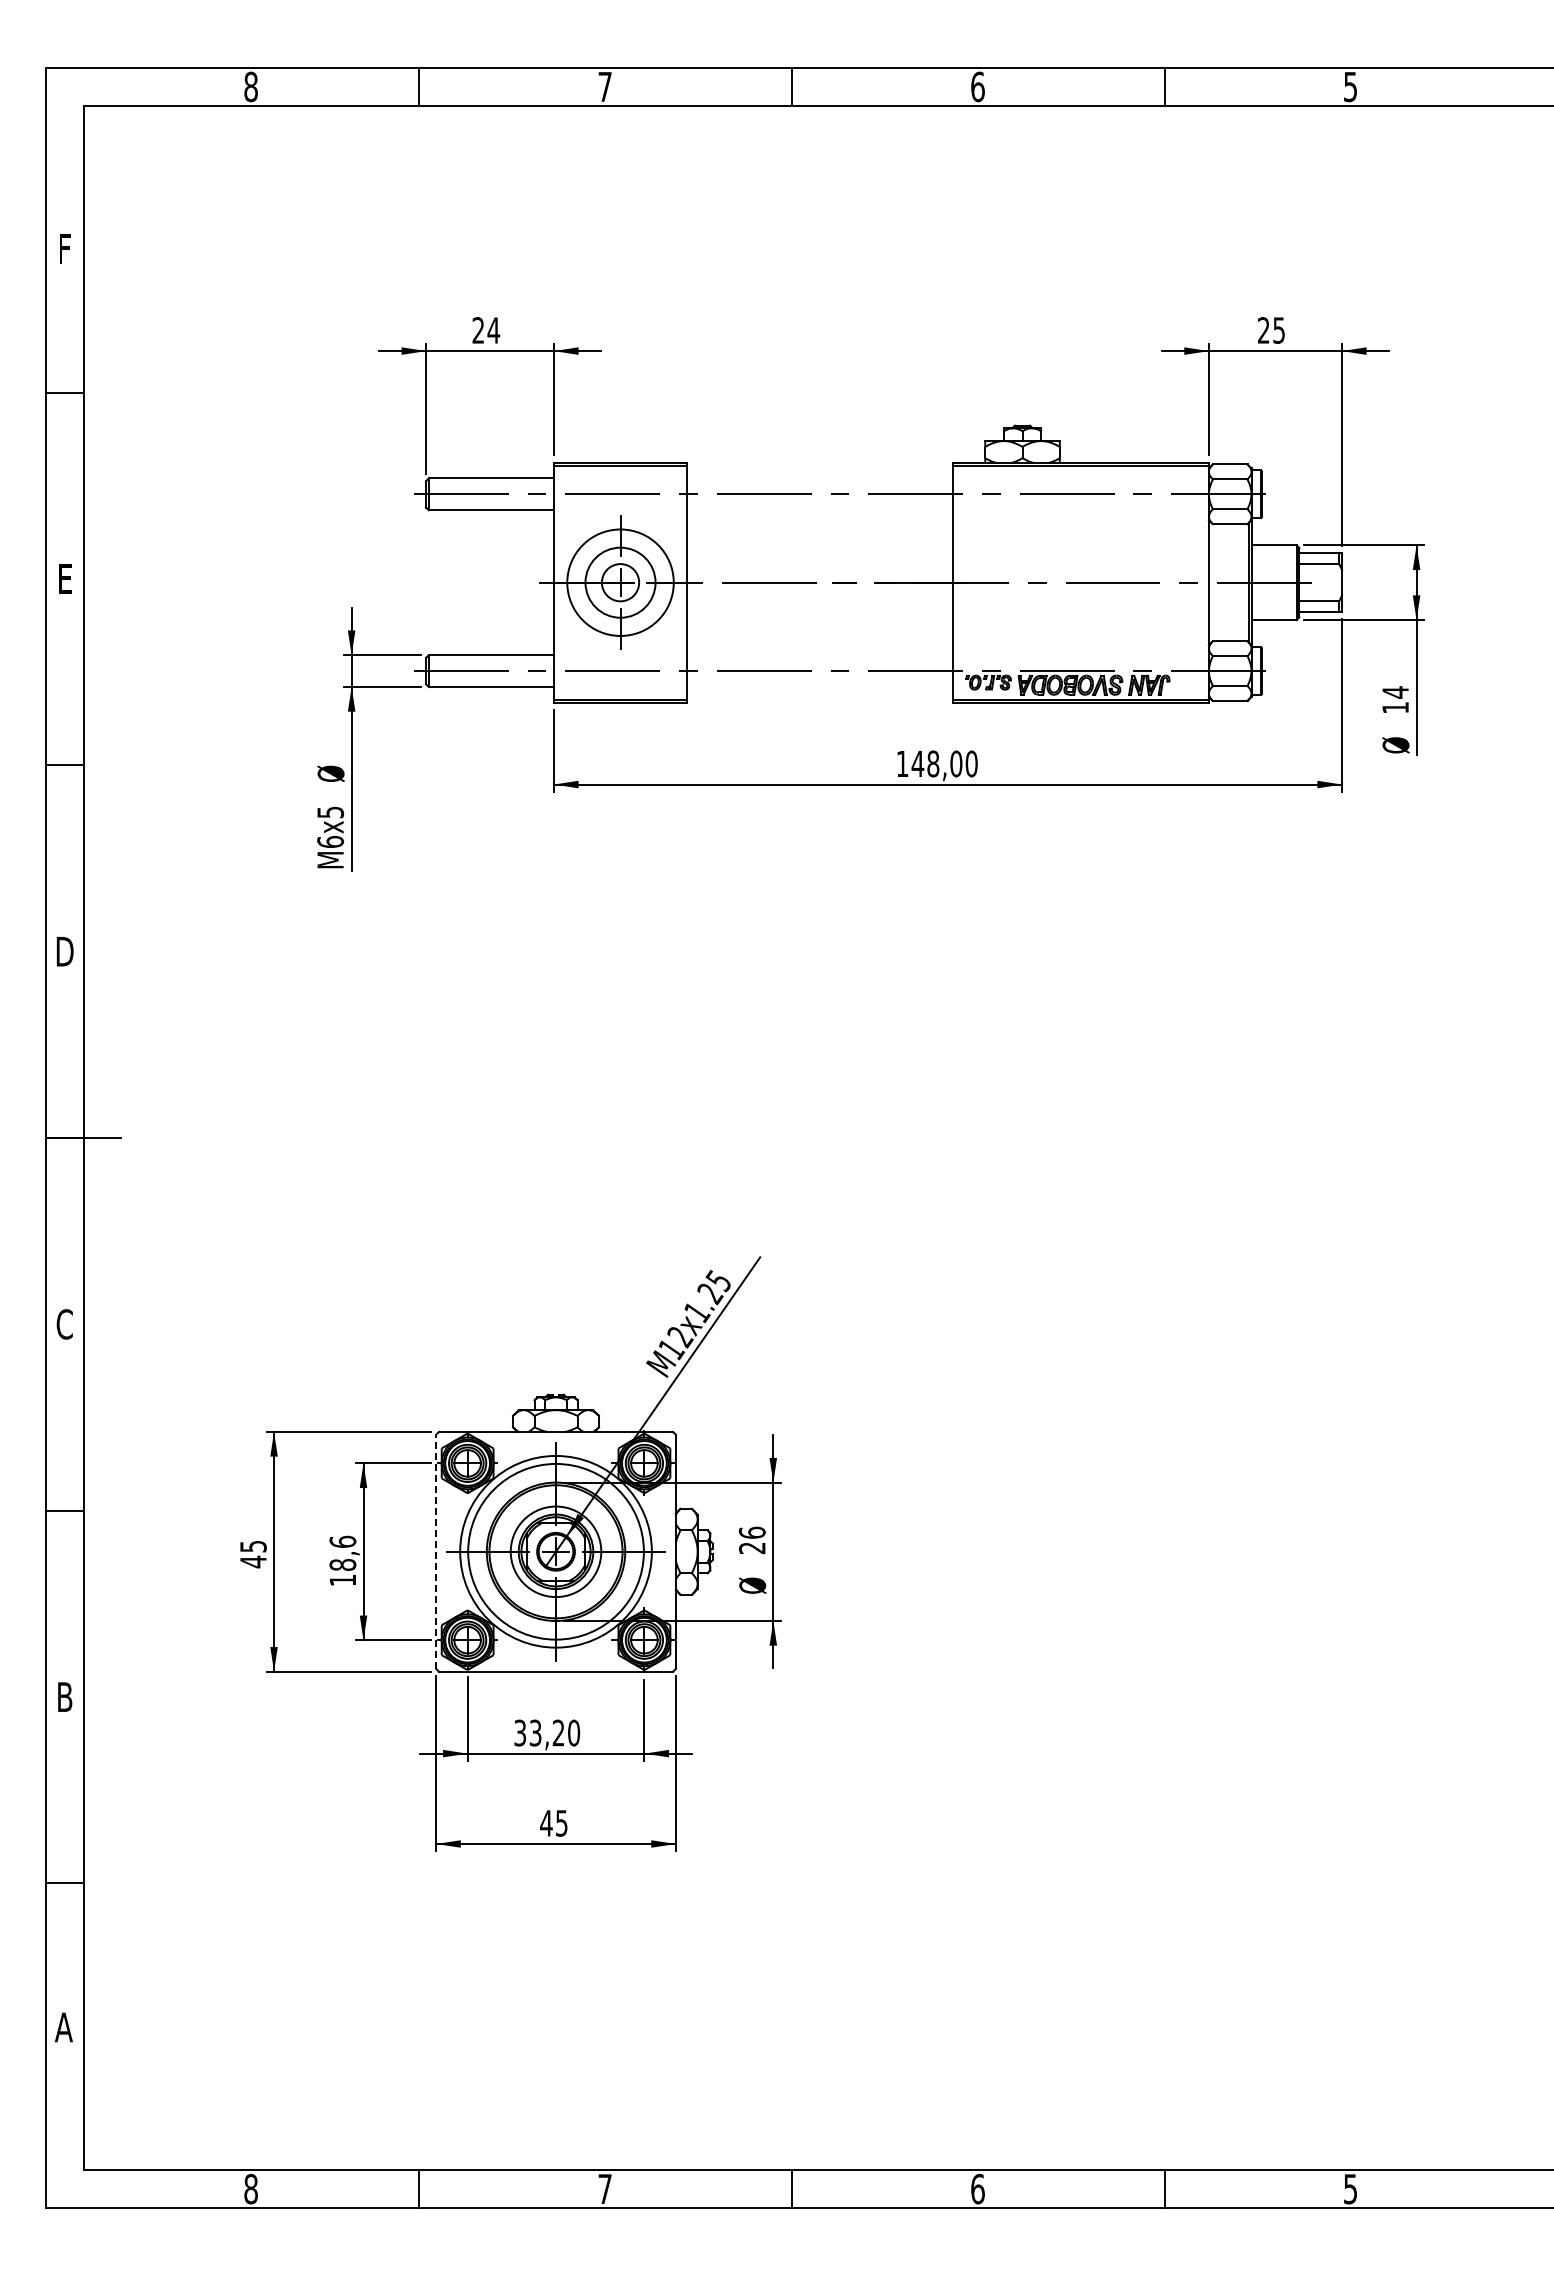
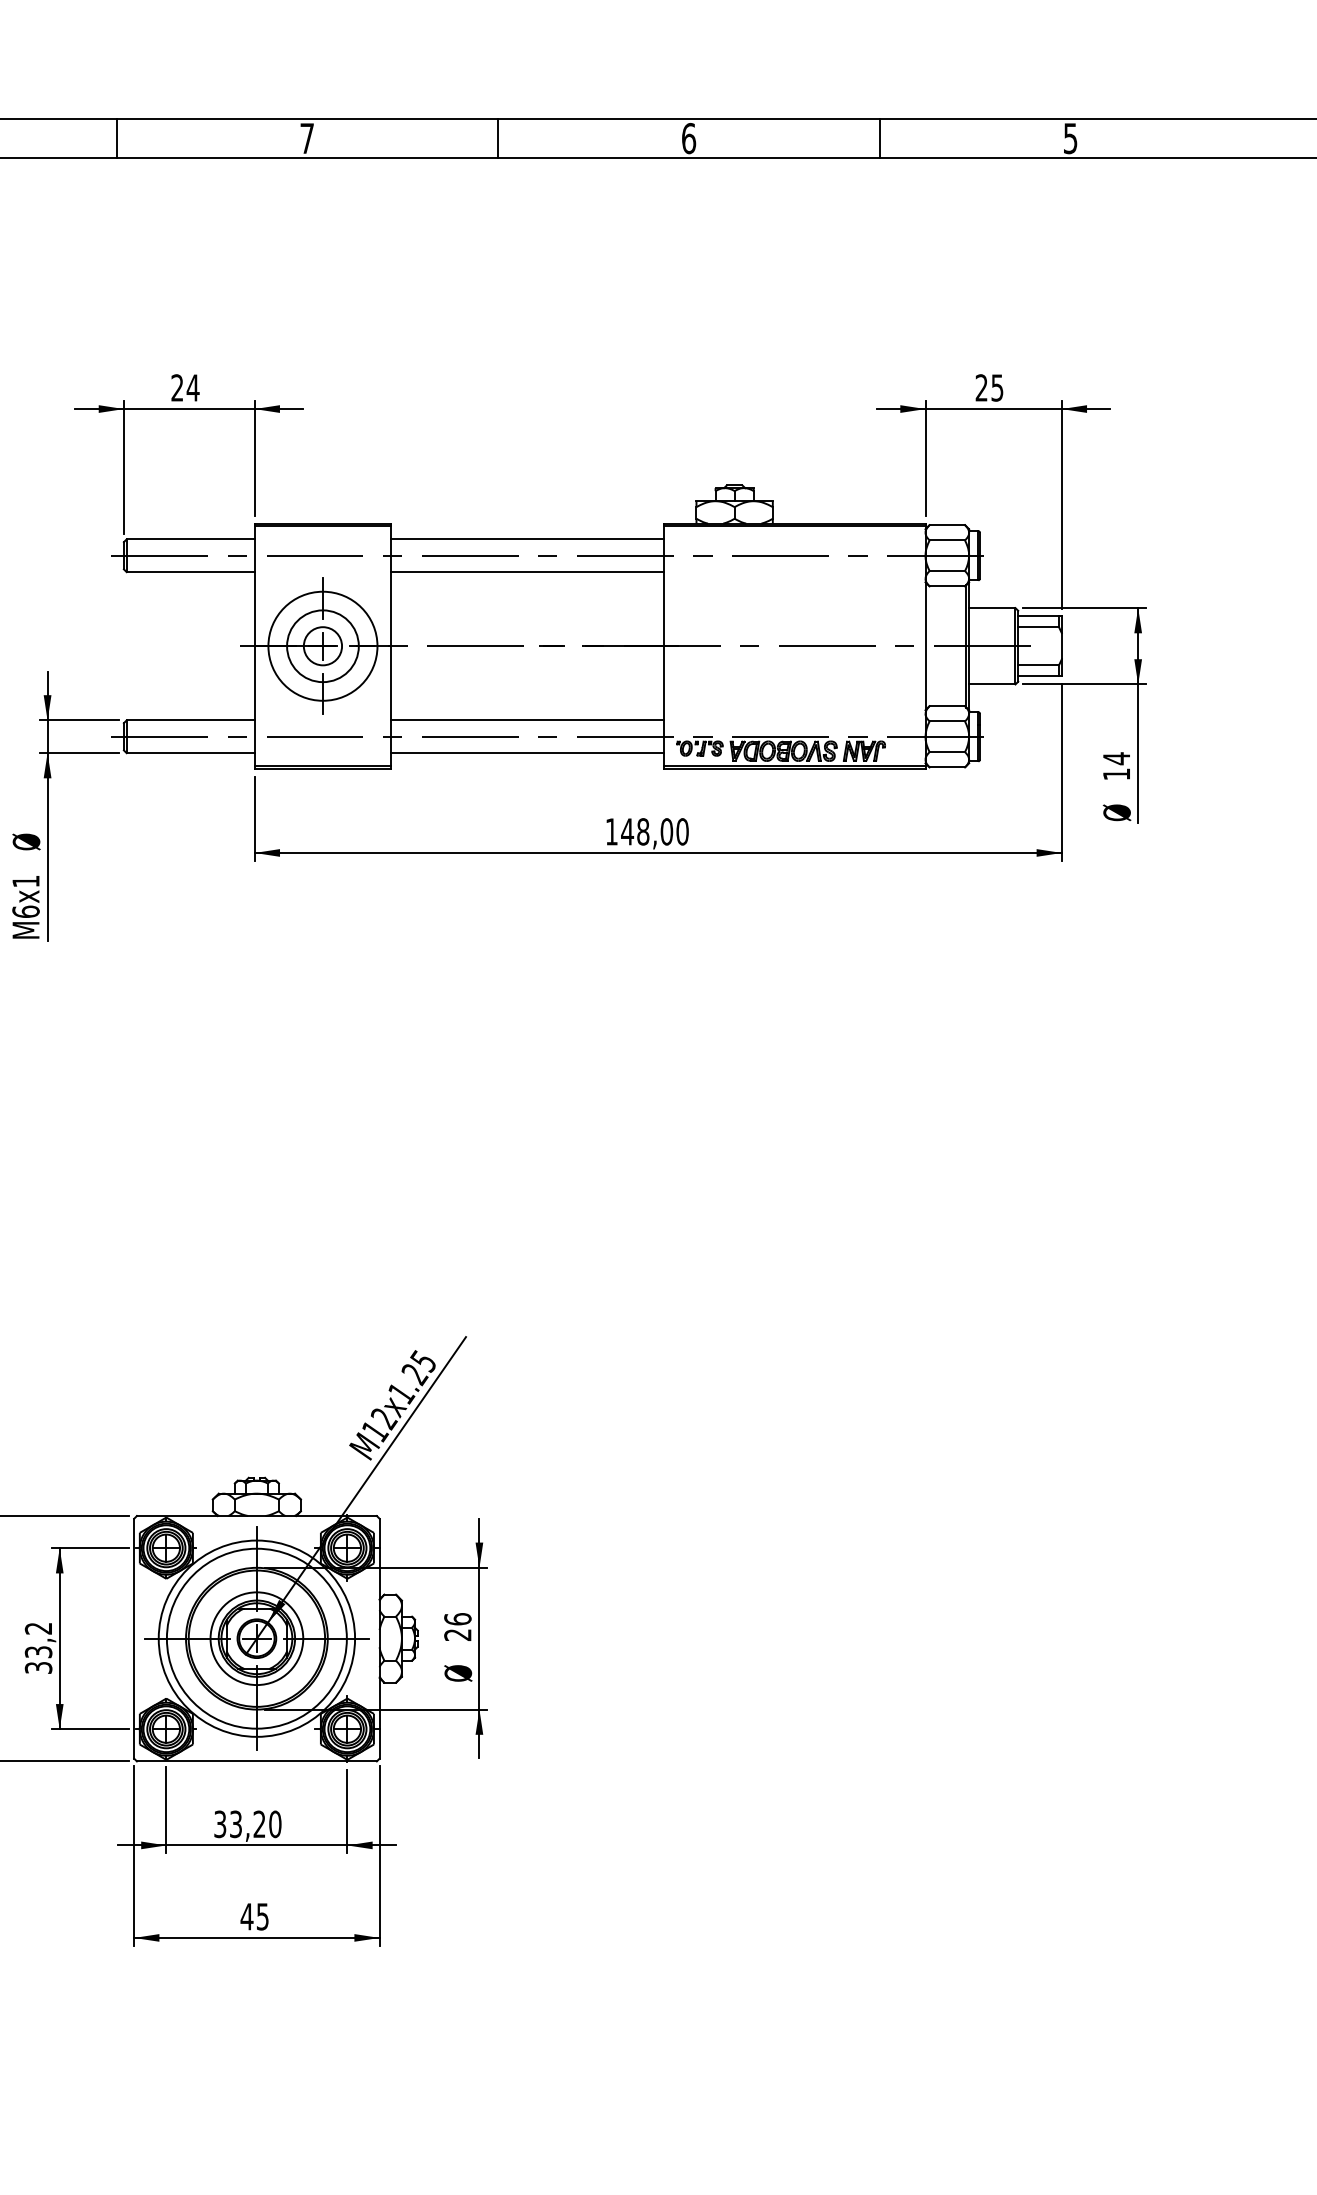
line: (820, 478) -> (527, 539), added
line: (820, 510) -> (527, 572), added
line: (820, 655) -> (527, 720), added
line: (820, 687) -> (527, 753), added
text: (330, 812) -> (25, 881), M6x5 -> M6x1
line: (436, 1551) -> (134, 1638), dashed -> solid
text: (342, 1560) -> (38, 1647), 18,6 -> 33,2

